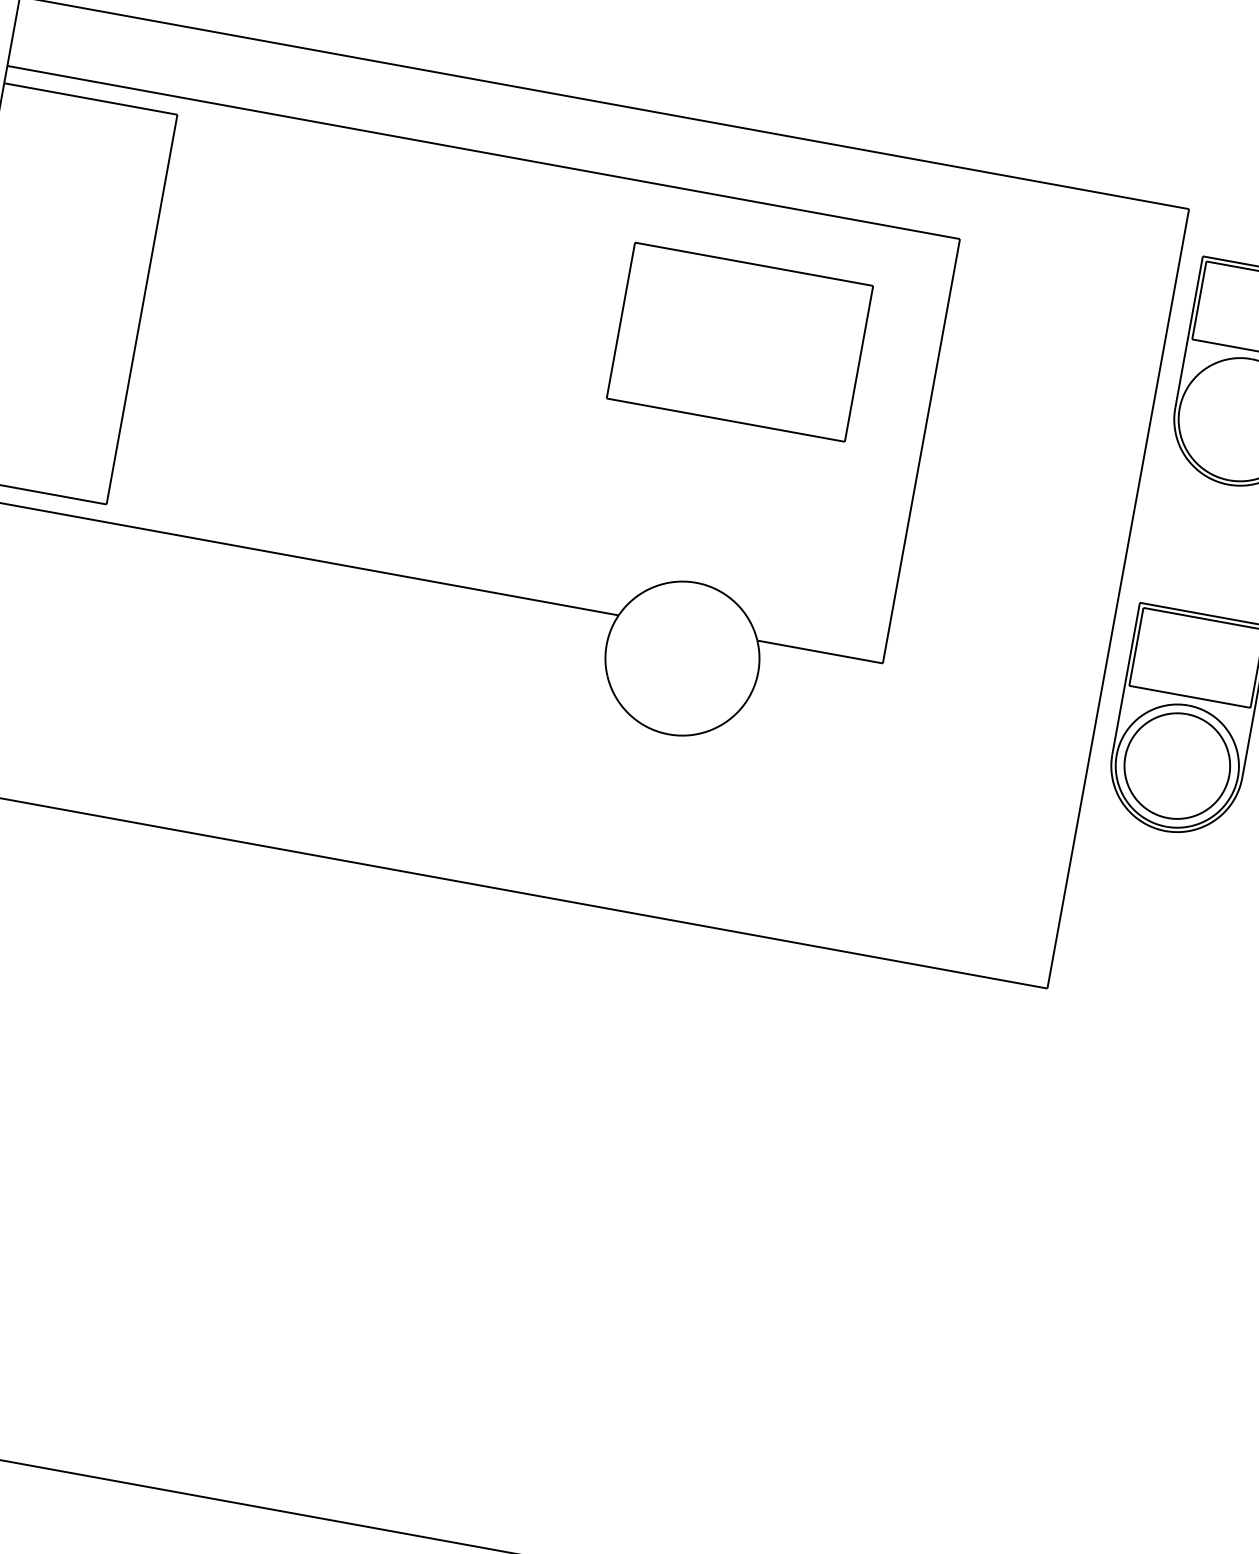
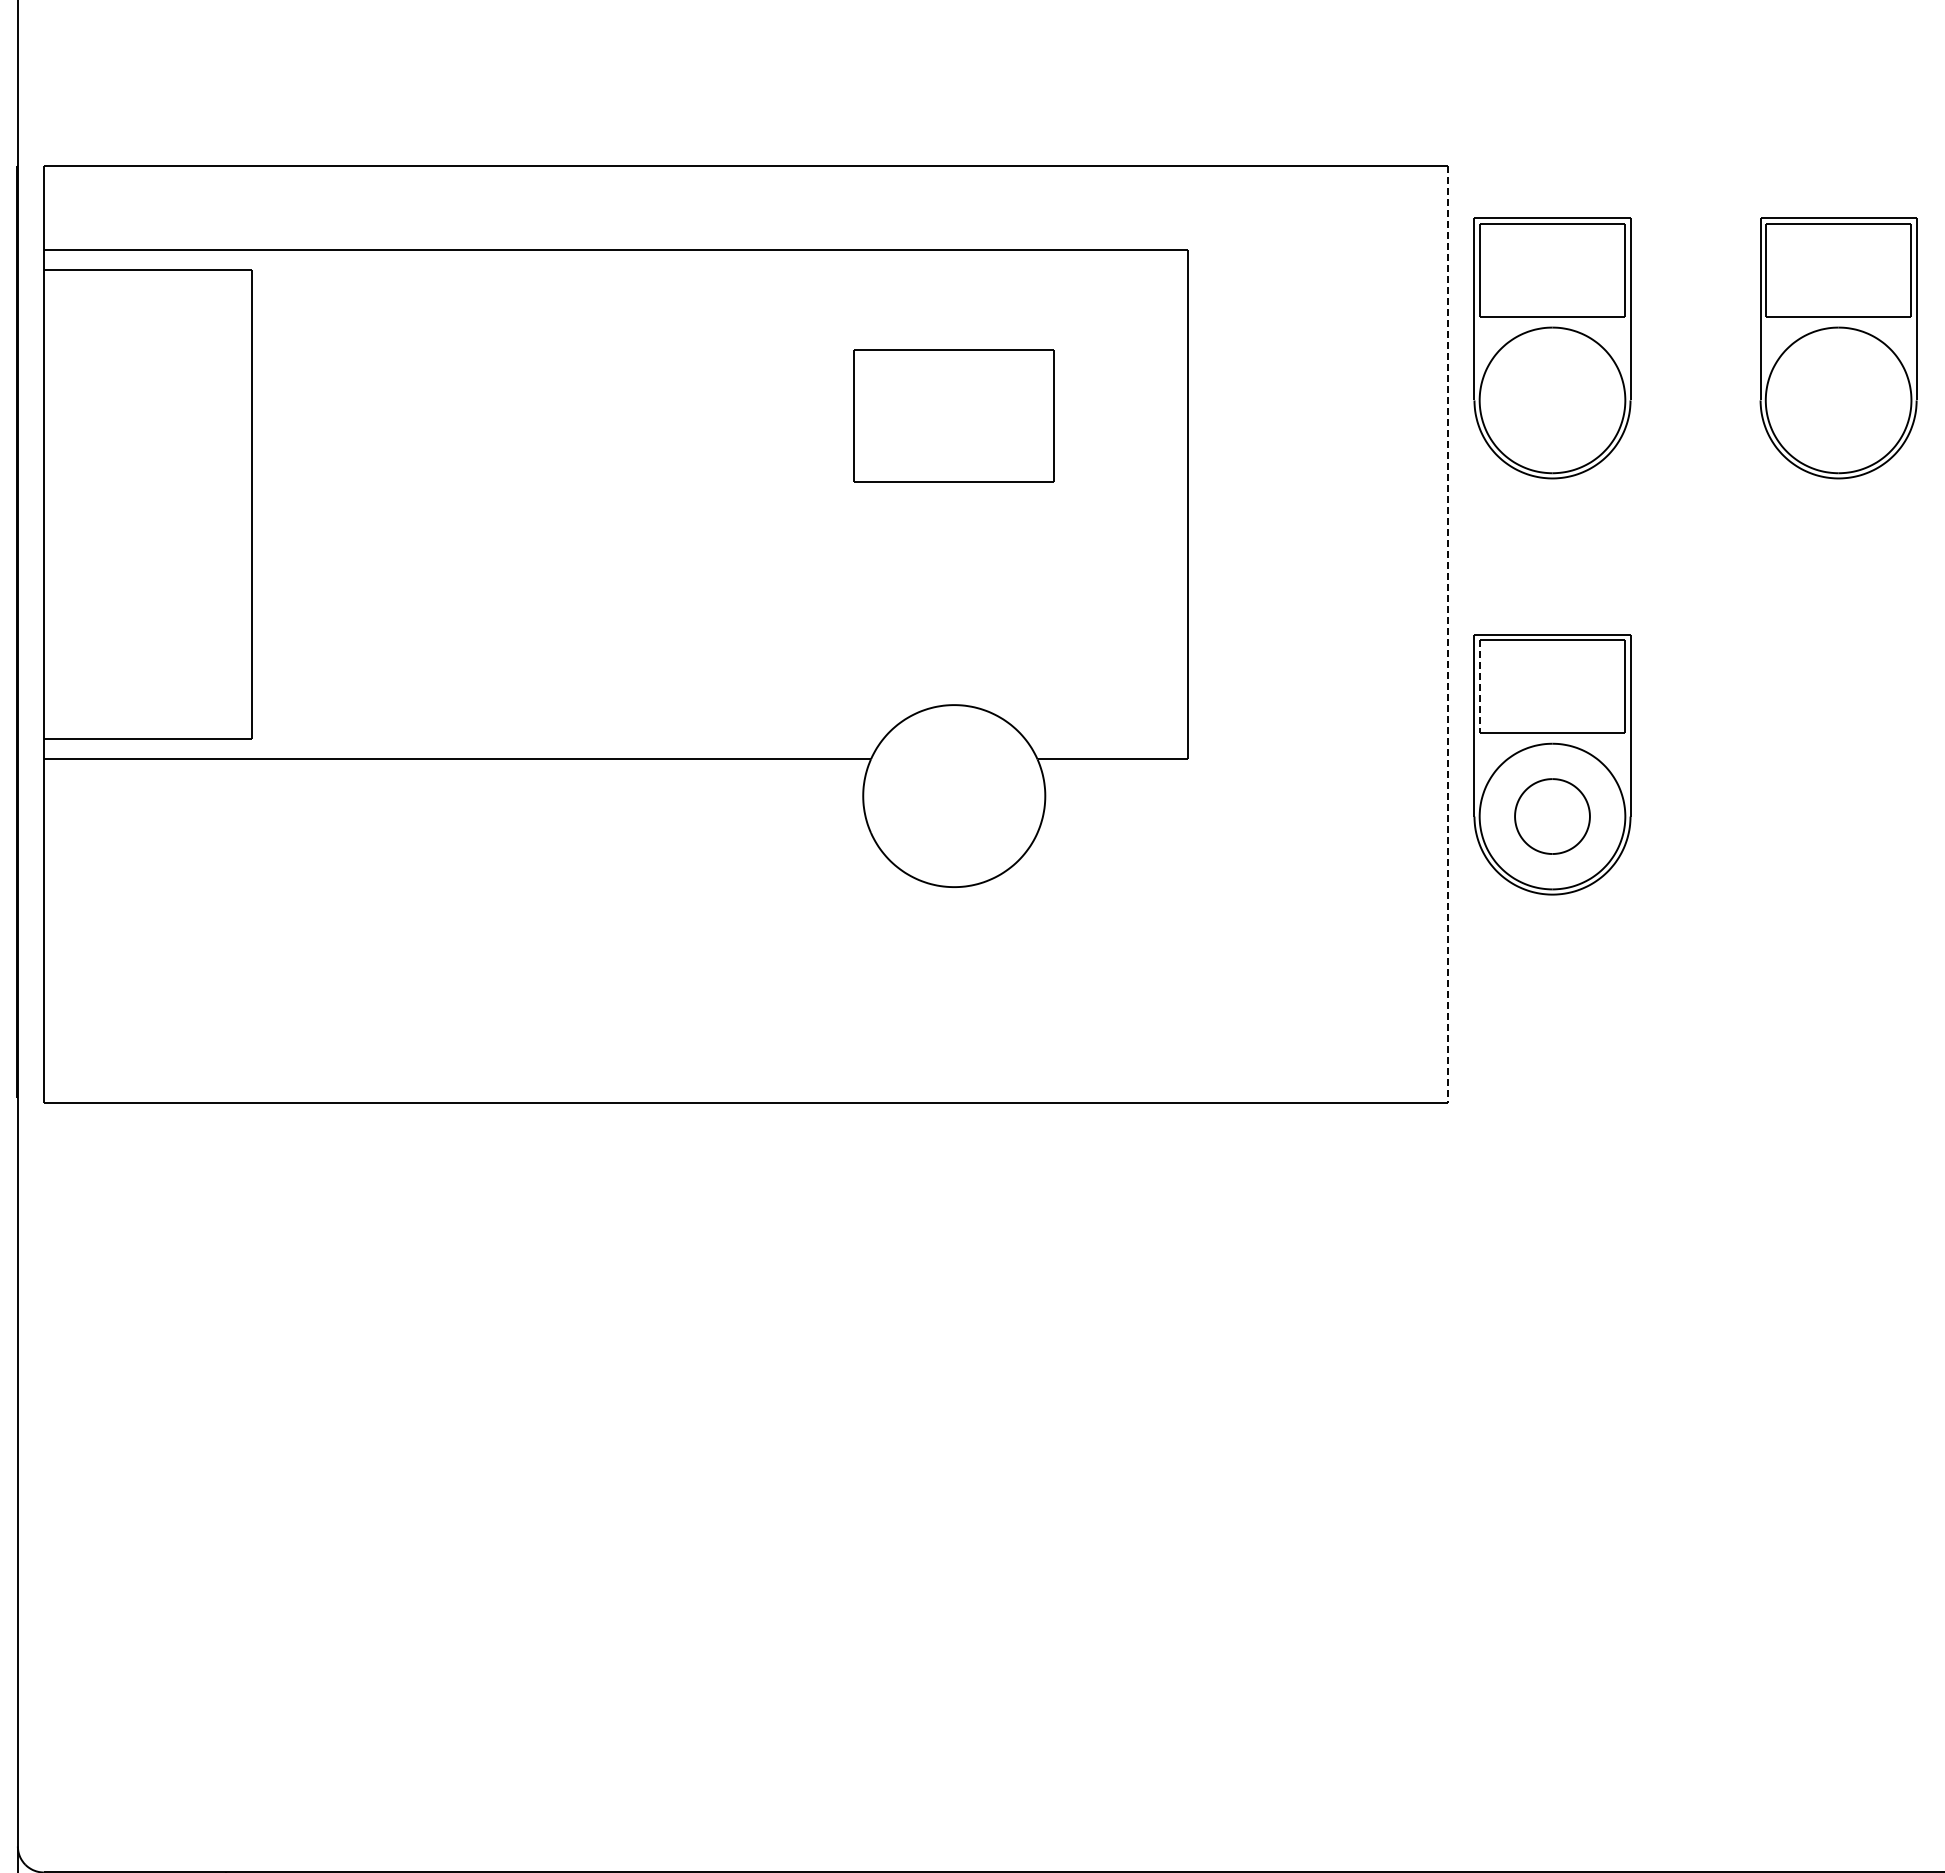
part: (739, 341) -> (953, 415), size x0.7
line: (1118, 599) -> (1448, 635), solid -> dashed
line: (1136, 646) -> (1479, 686), solid -> dashed
part: (1177, 766) -> (1552, 816), size x0.6

